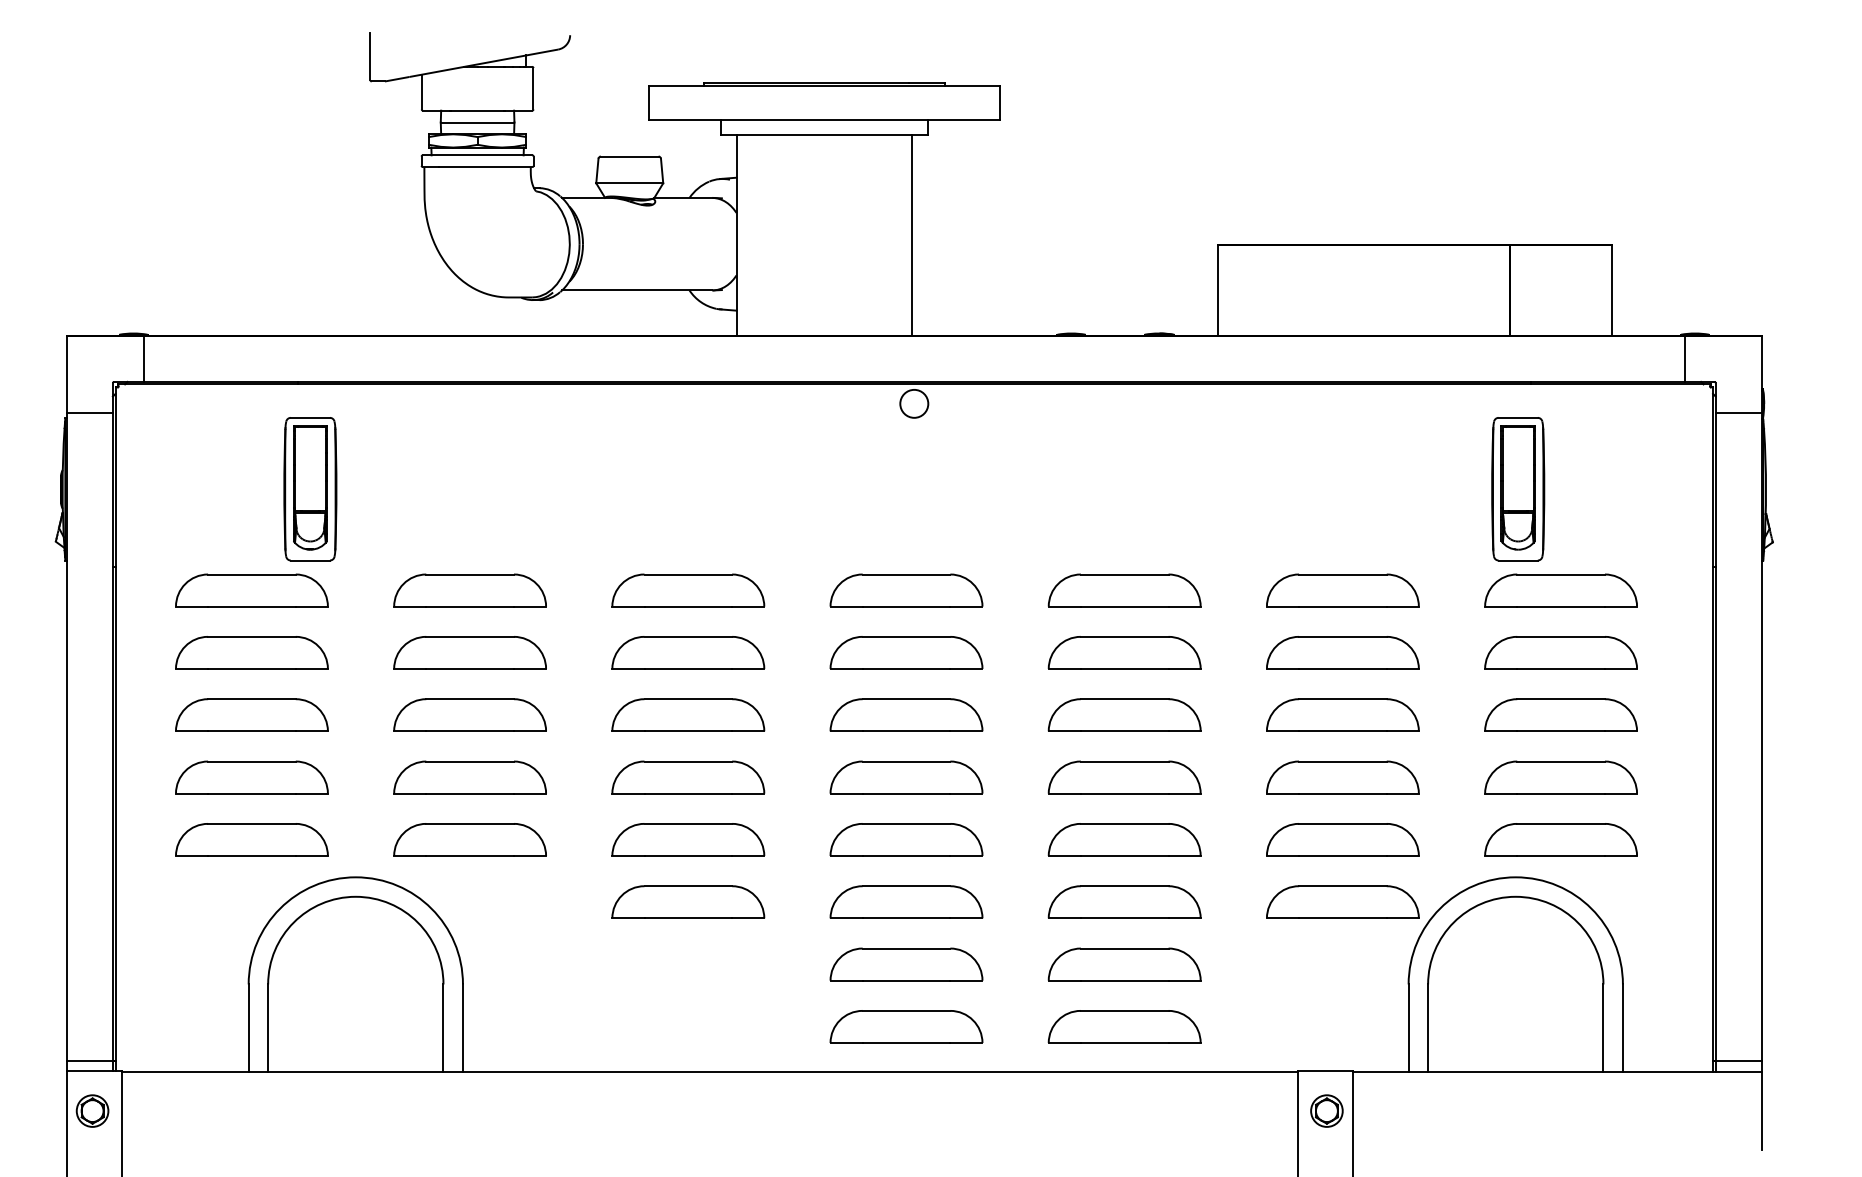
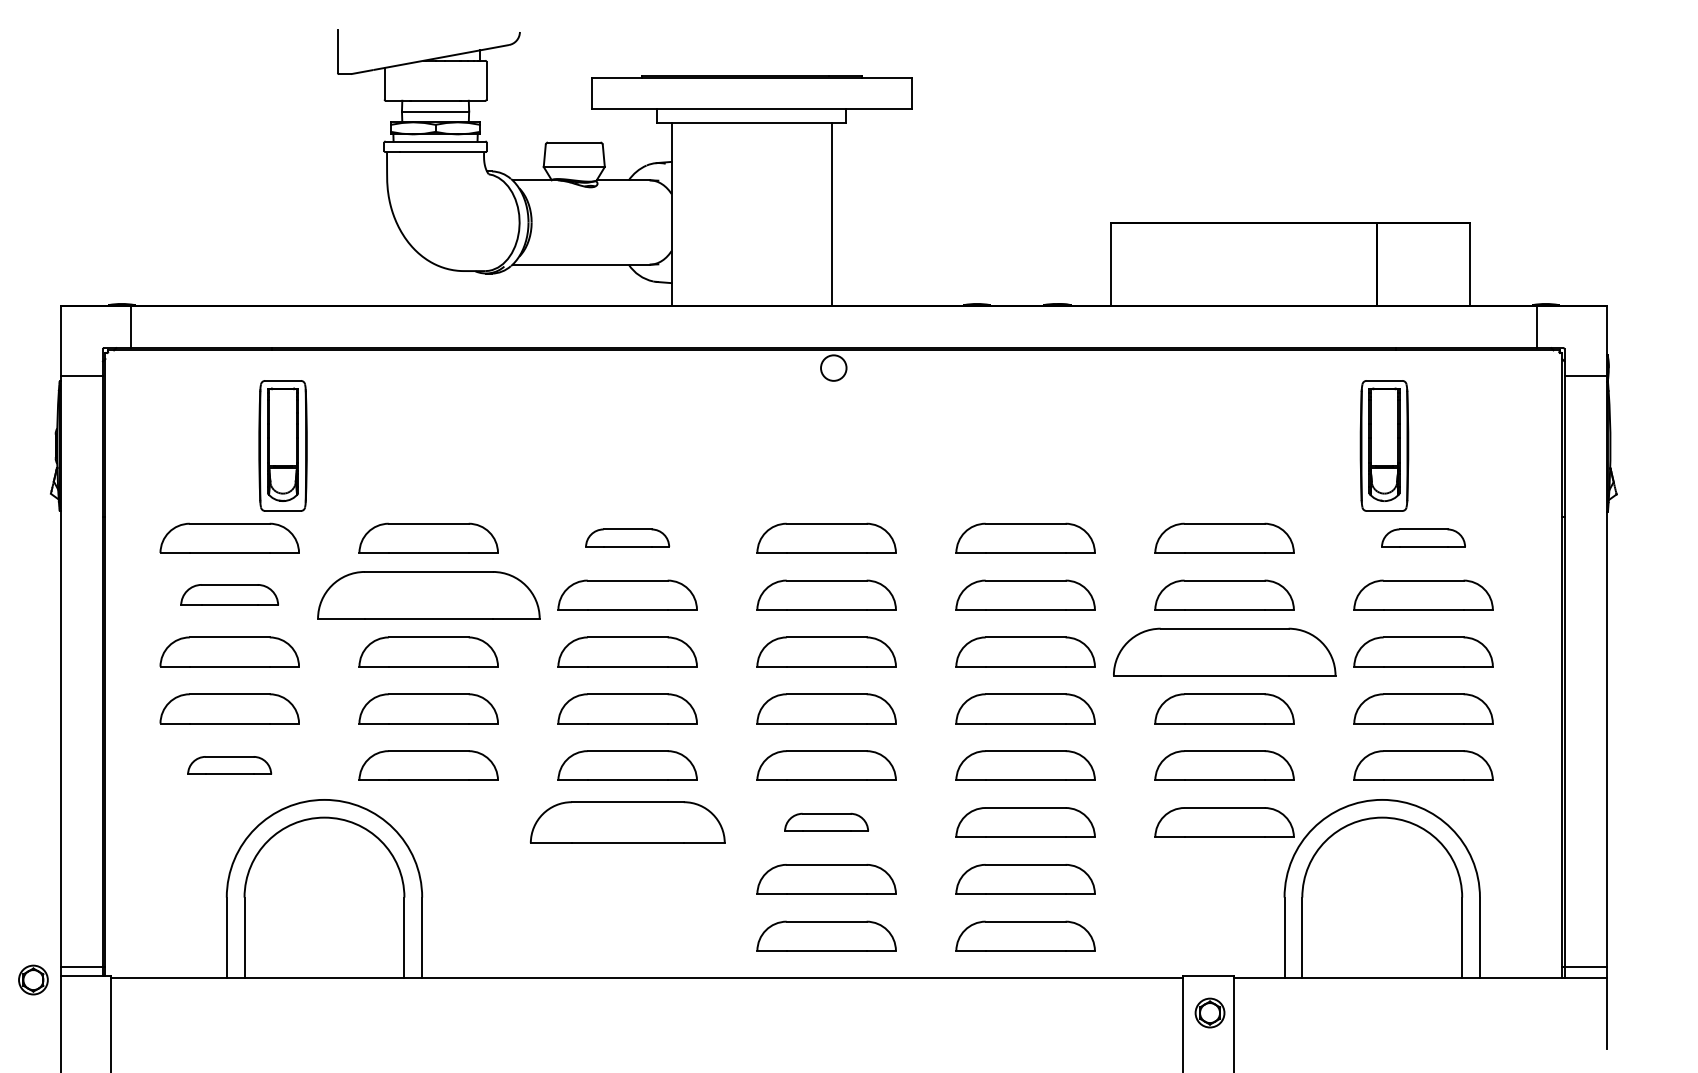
part: (688, 589) -> (627, 537), size x0.6
part: (1560, 589) -> (1423, 537), size x0.6
part: (251, 652) -> (229, 594), size x0.7
part: (469, 652) -> (428, 594), size x1.6
part: (1342, 714) -> (1224, 651), size x1.6
part: (251, 839) -> (229, 765), size x0.6
part: (688, 902) -> (627, 822), size x1.4
part: (906, 902) -> (826, 822), size x0.6
part: (92, 1110) -> (33, 979), moved

